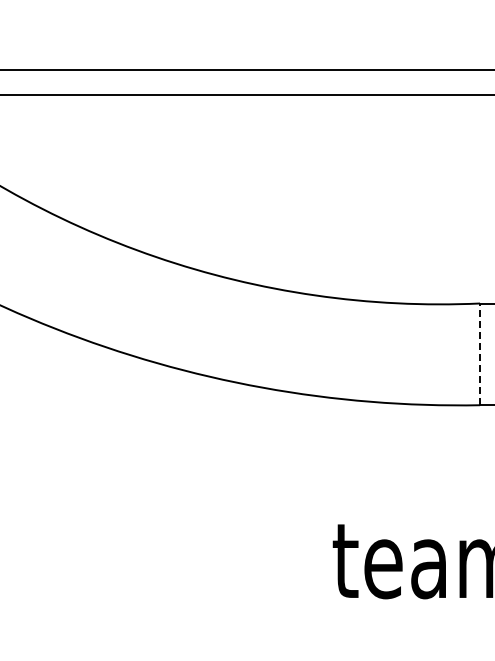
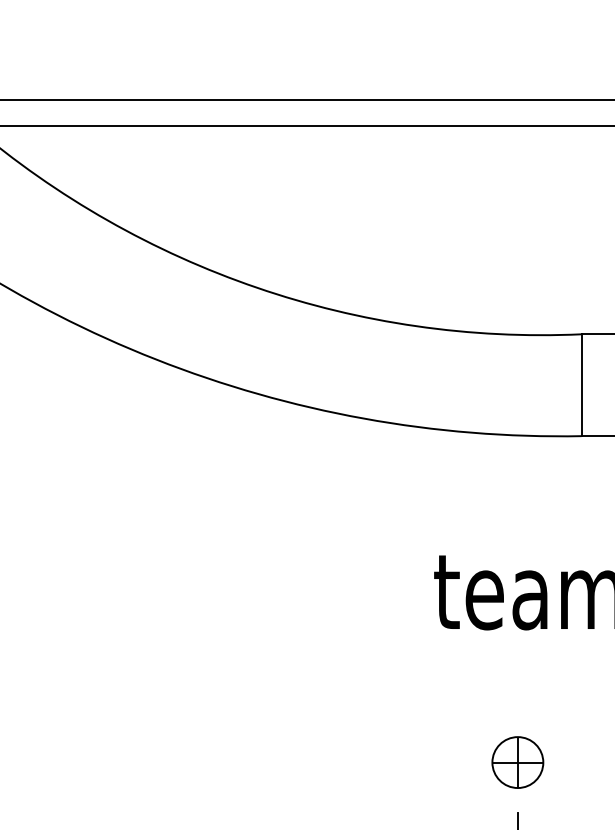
line: (480, 354) -> (581, 385), dashed -> solid

